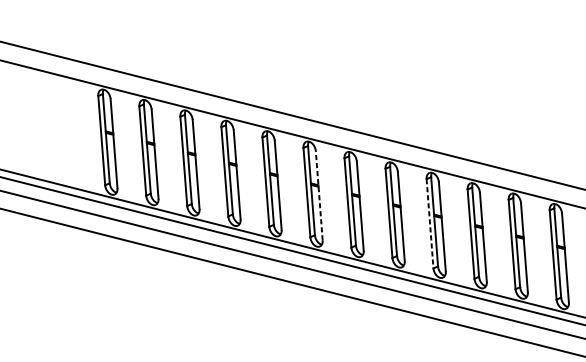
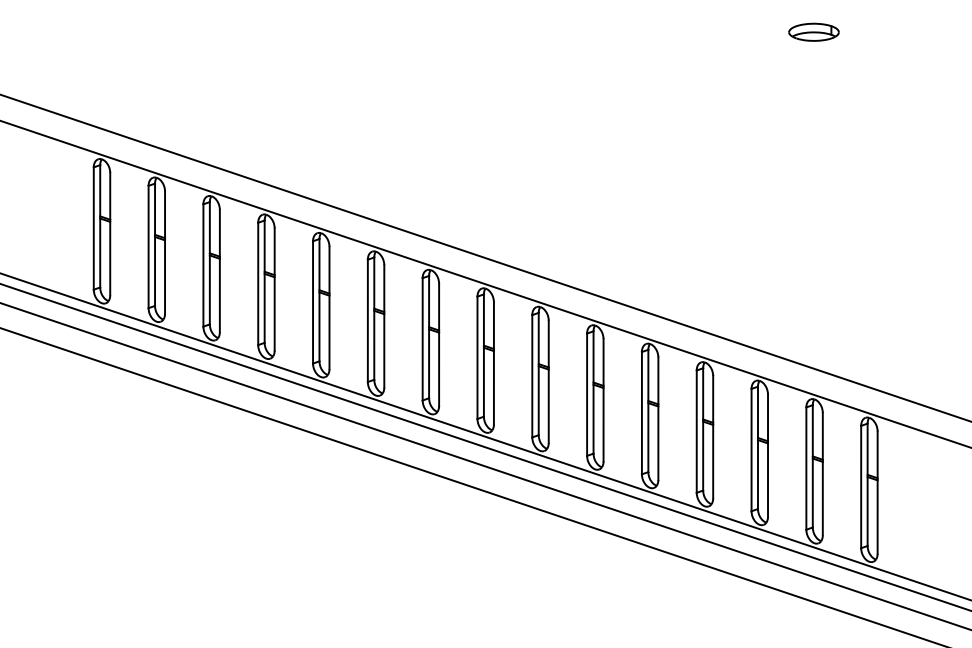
line: (319, 195) -> (384, 325), dashed -> solid
line: (430, 223) -> (532, 376), dashed -> solid

